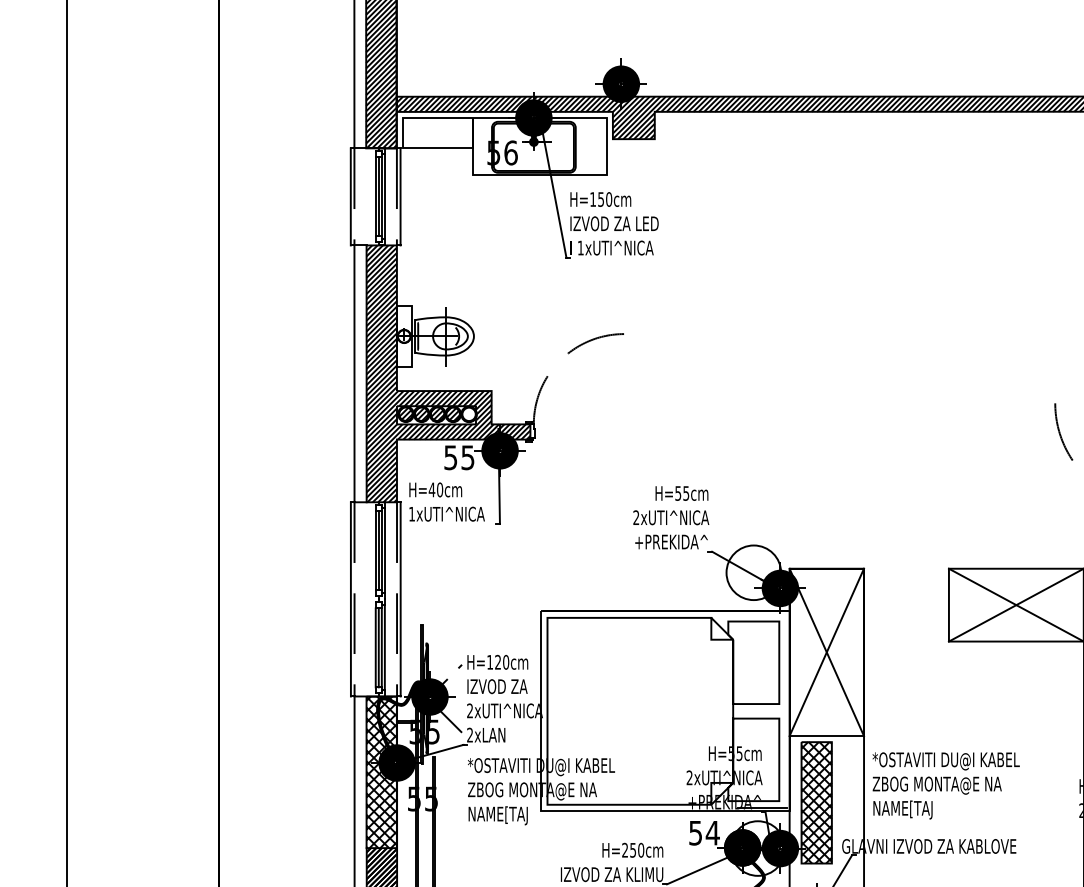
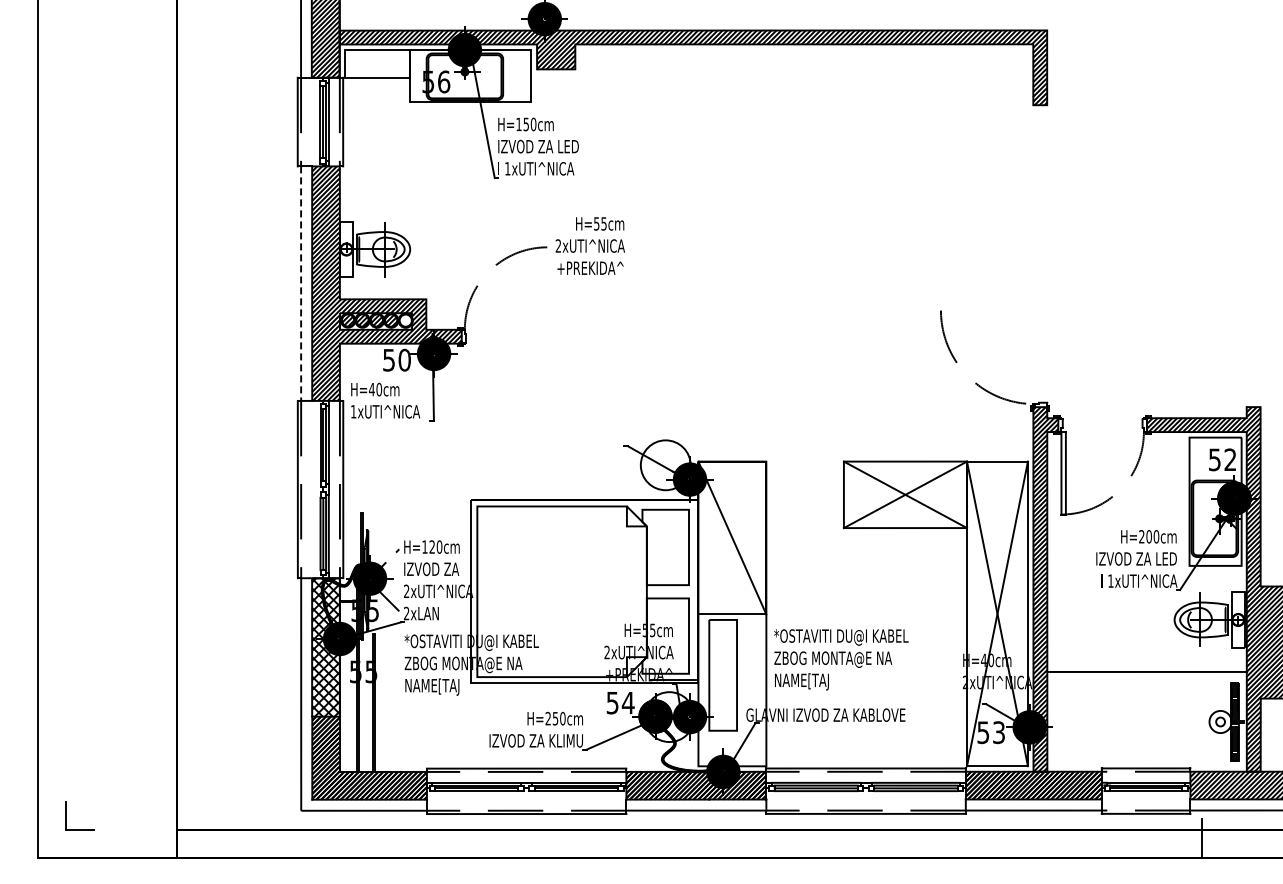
line: (354, 374) -> (301, 284), solid -> dashed
text: (467, 456) -> (404, 359), 55 -> 50
text: (670, 517) -> (589, 245), moved
line: (826, 651) -> (732, 537), removed
hatch: (817, 801) -> (723, 674), removed

